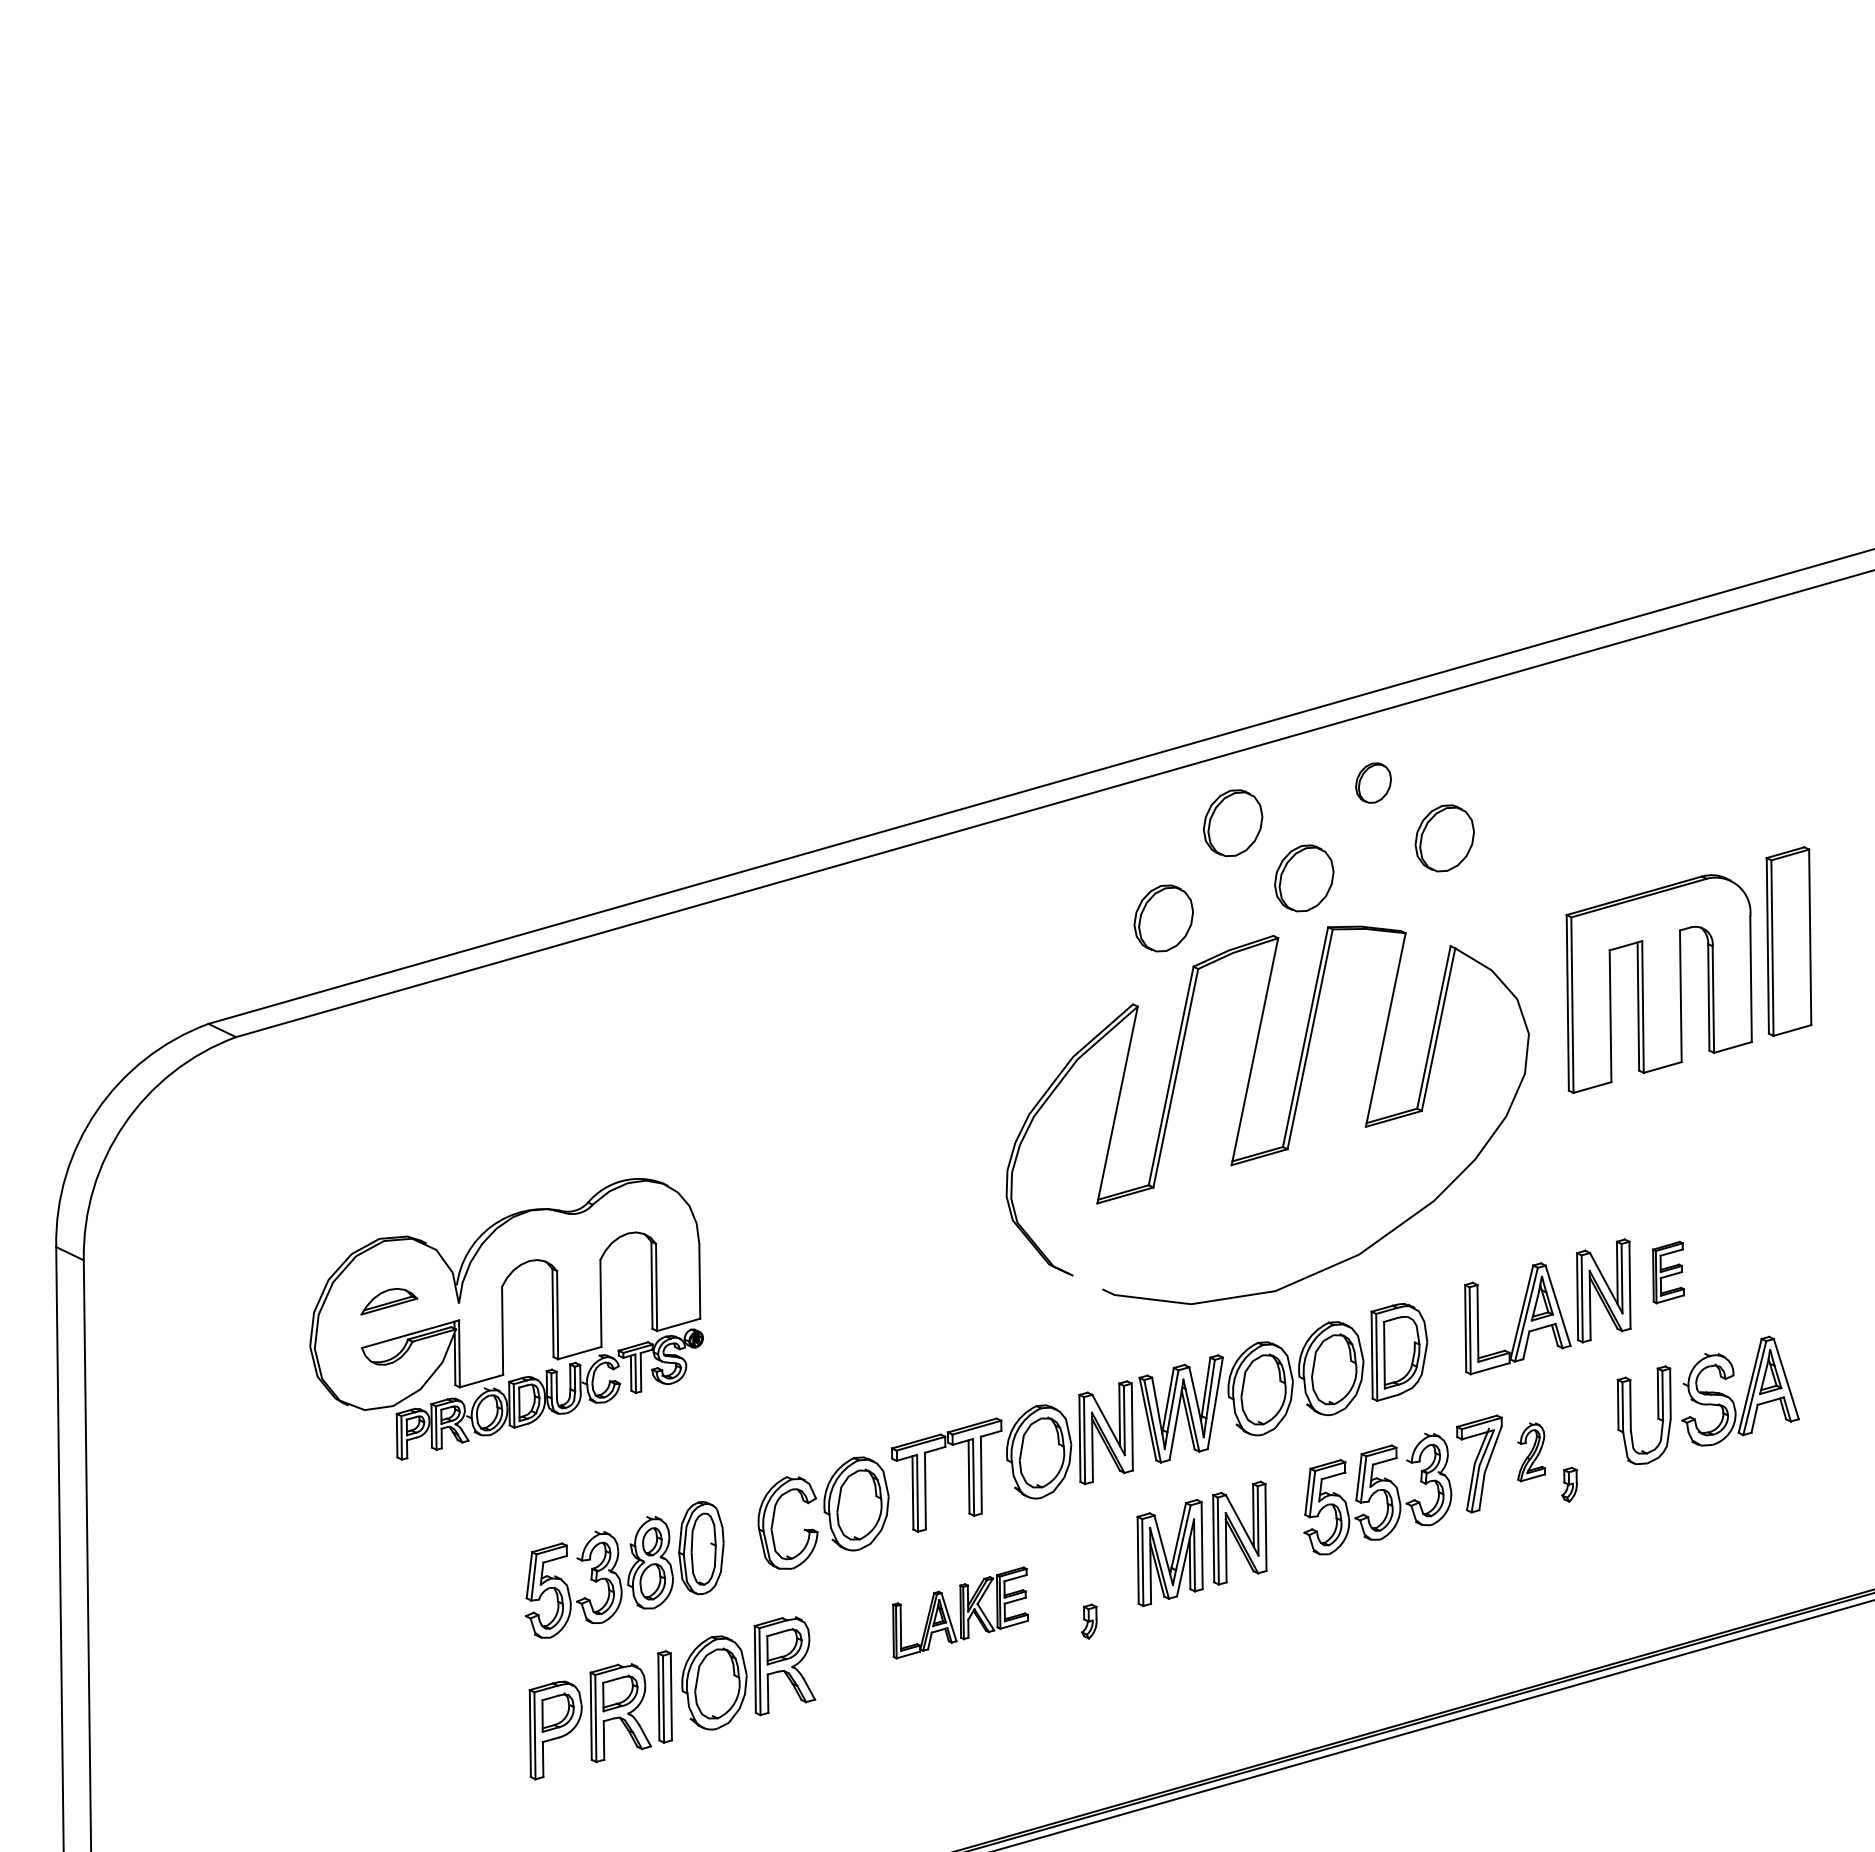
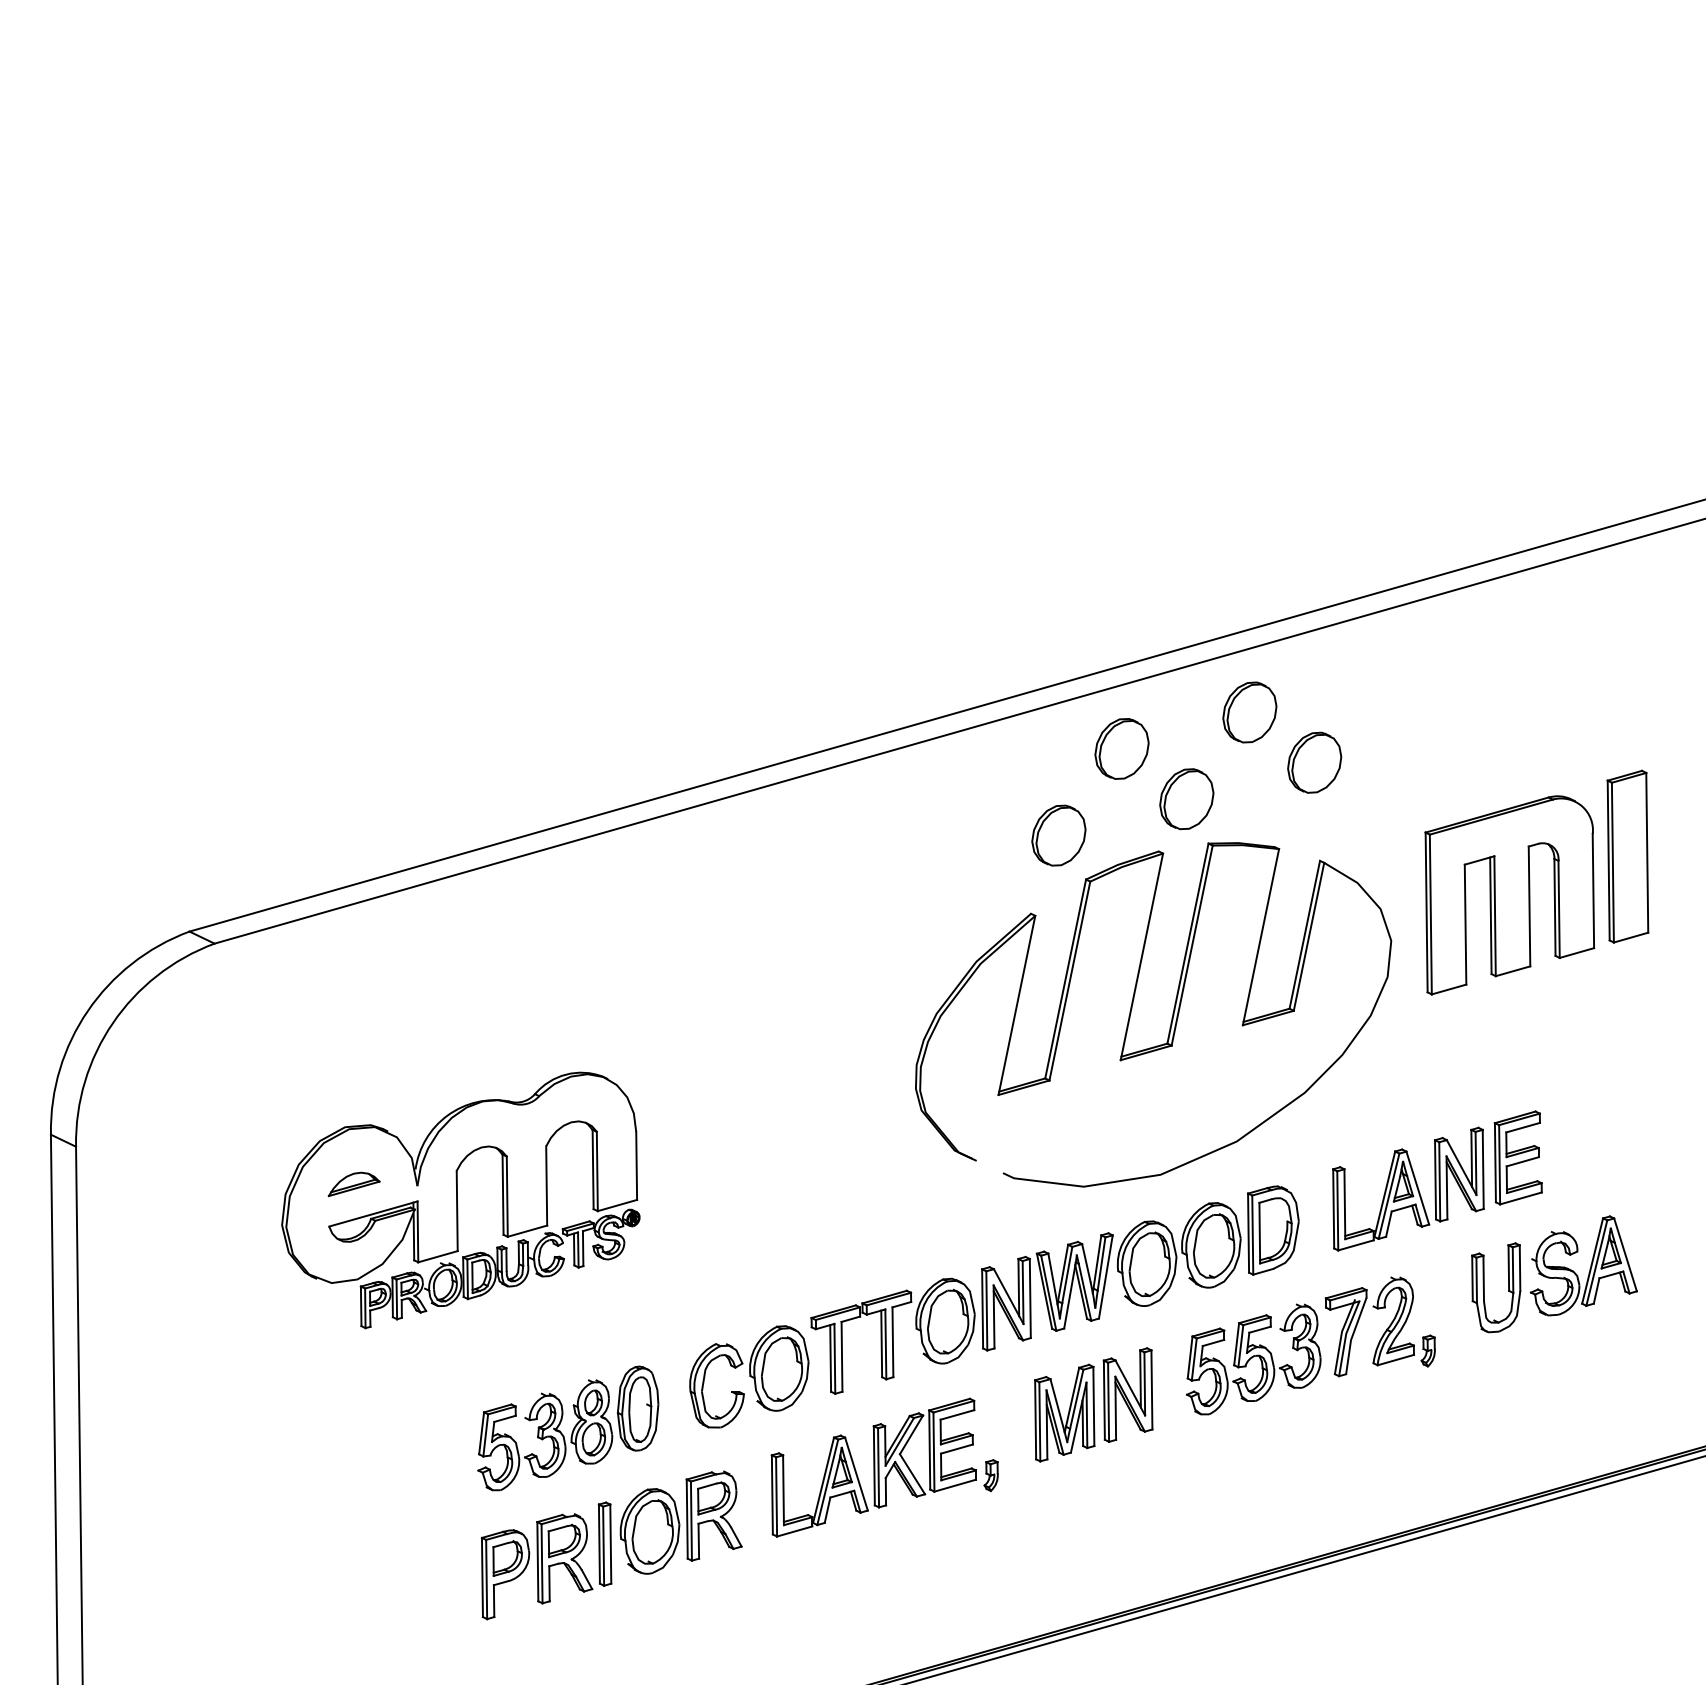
part: (1373, 782) -> (1249, 711), size x1.67
part: (1668, 1272) -> (1518, 1157), size x1.67
part: (1531, 1452) -> (1393, 1321), size x1.67
part: (960, 1612) -> (873, 1467), size x1.67

